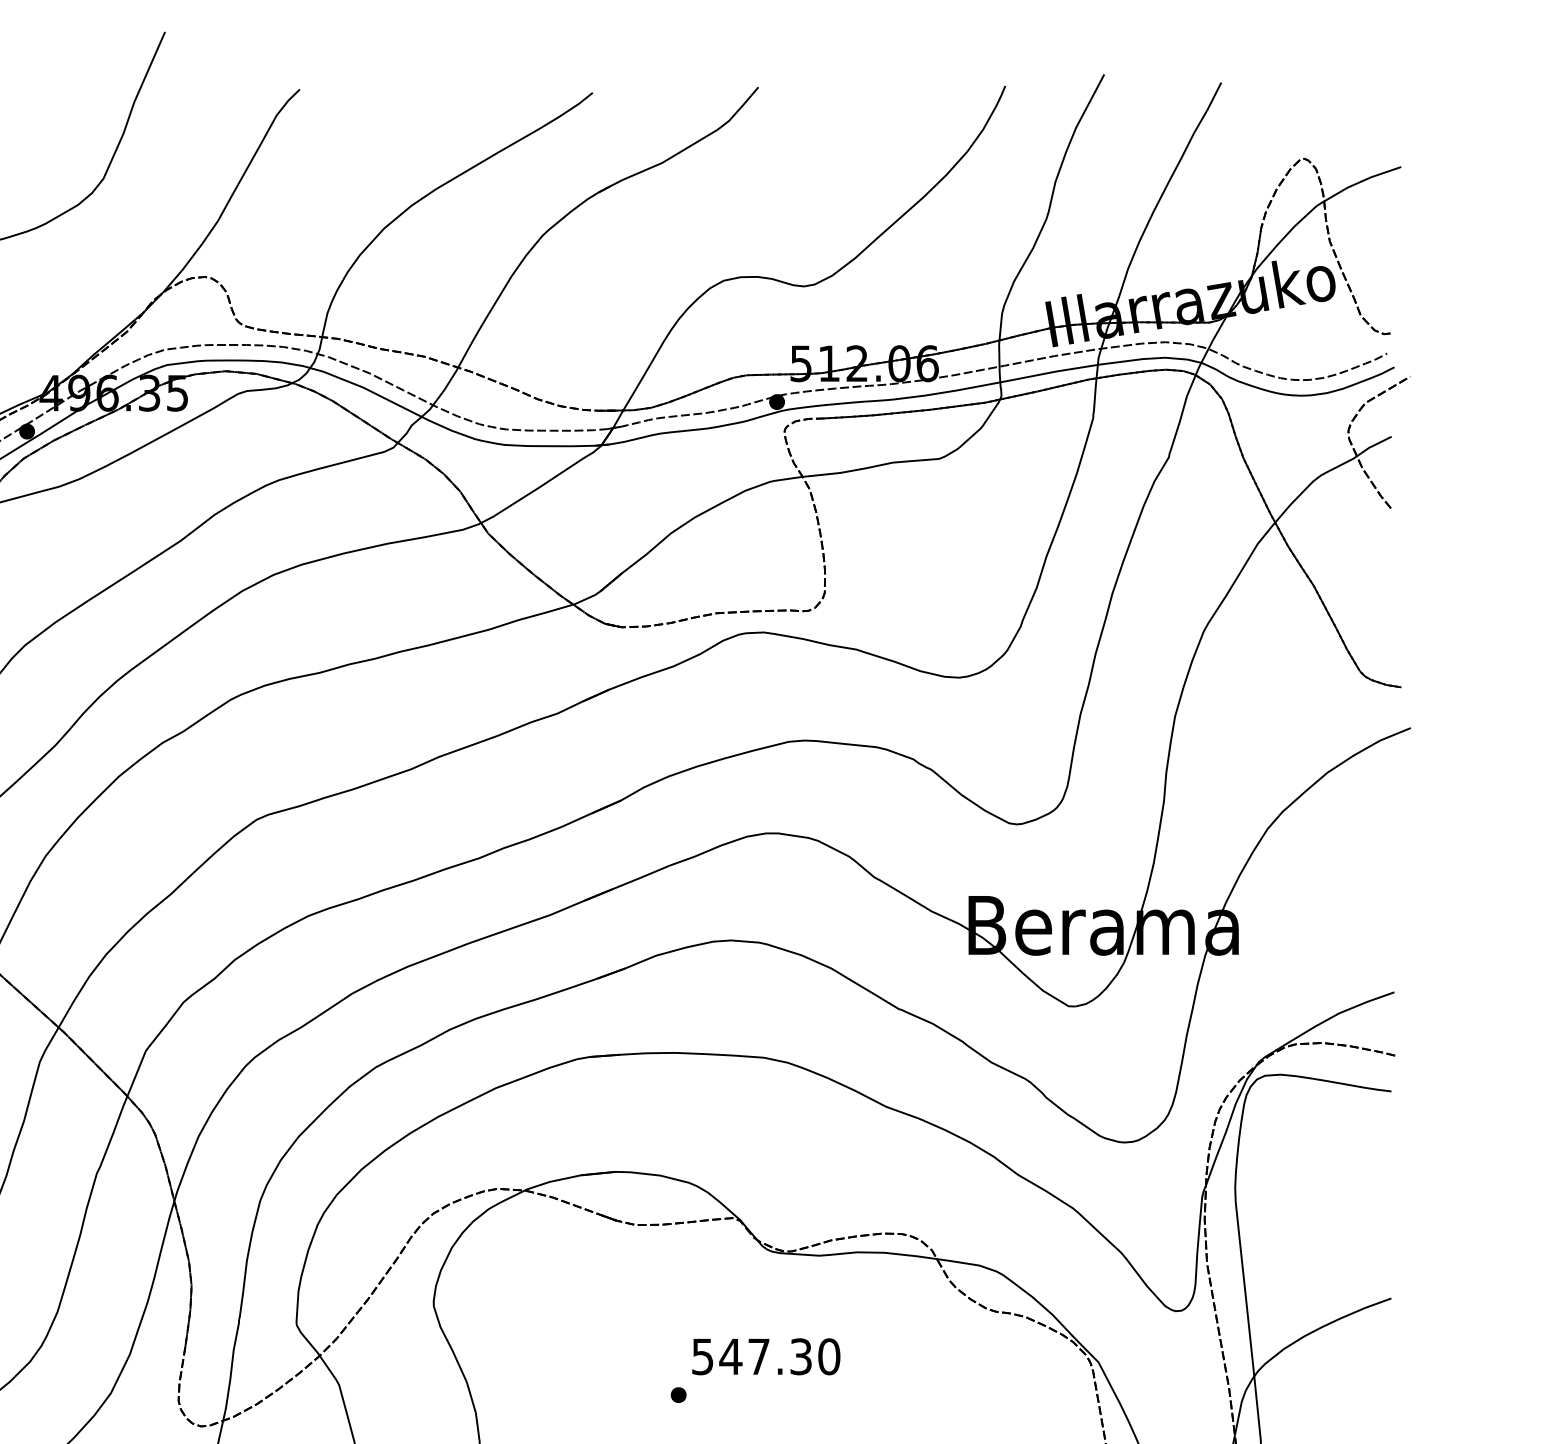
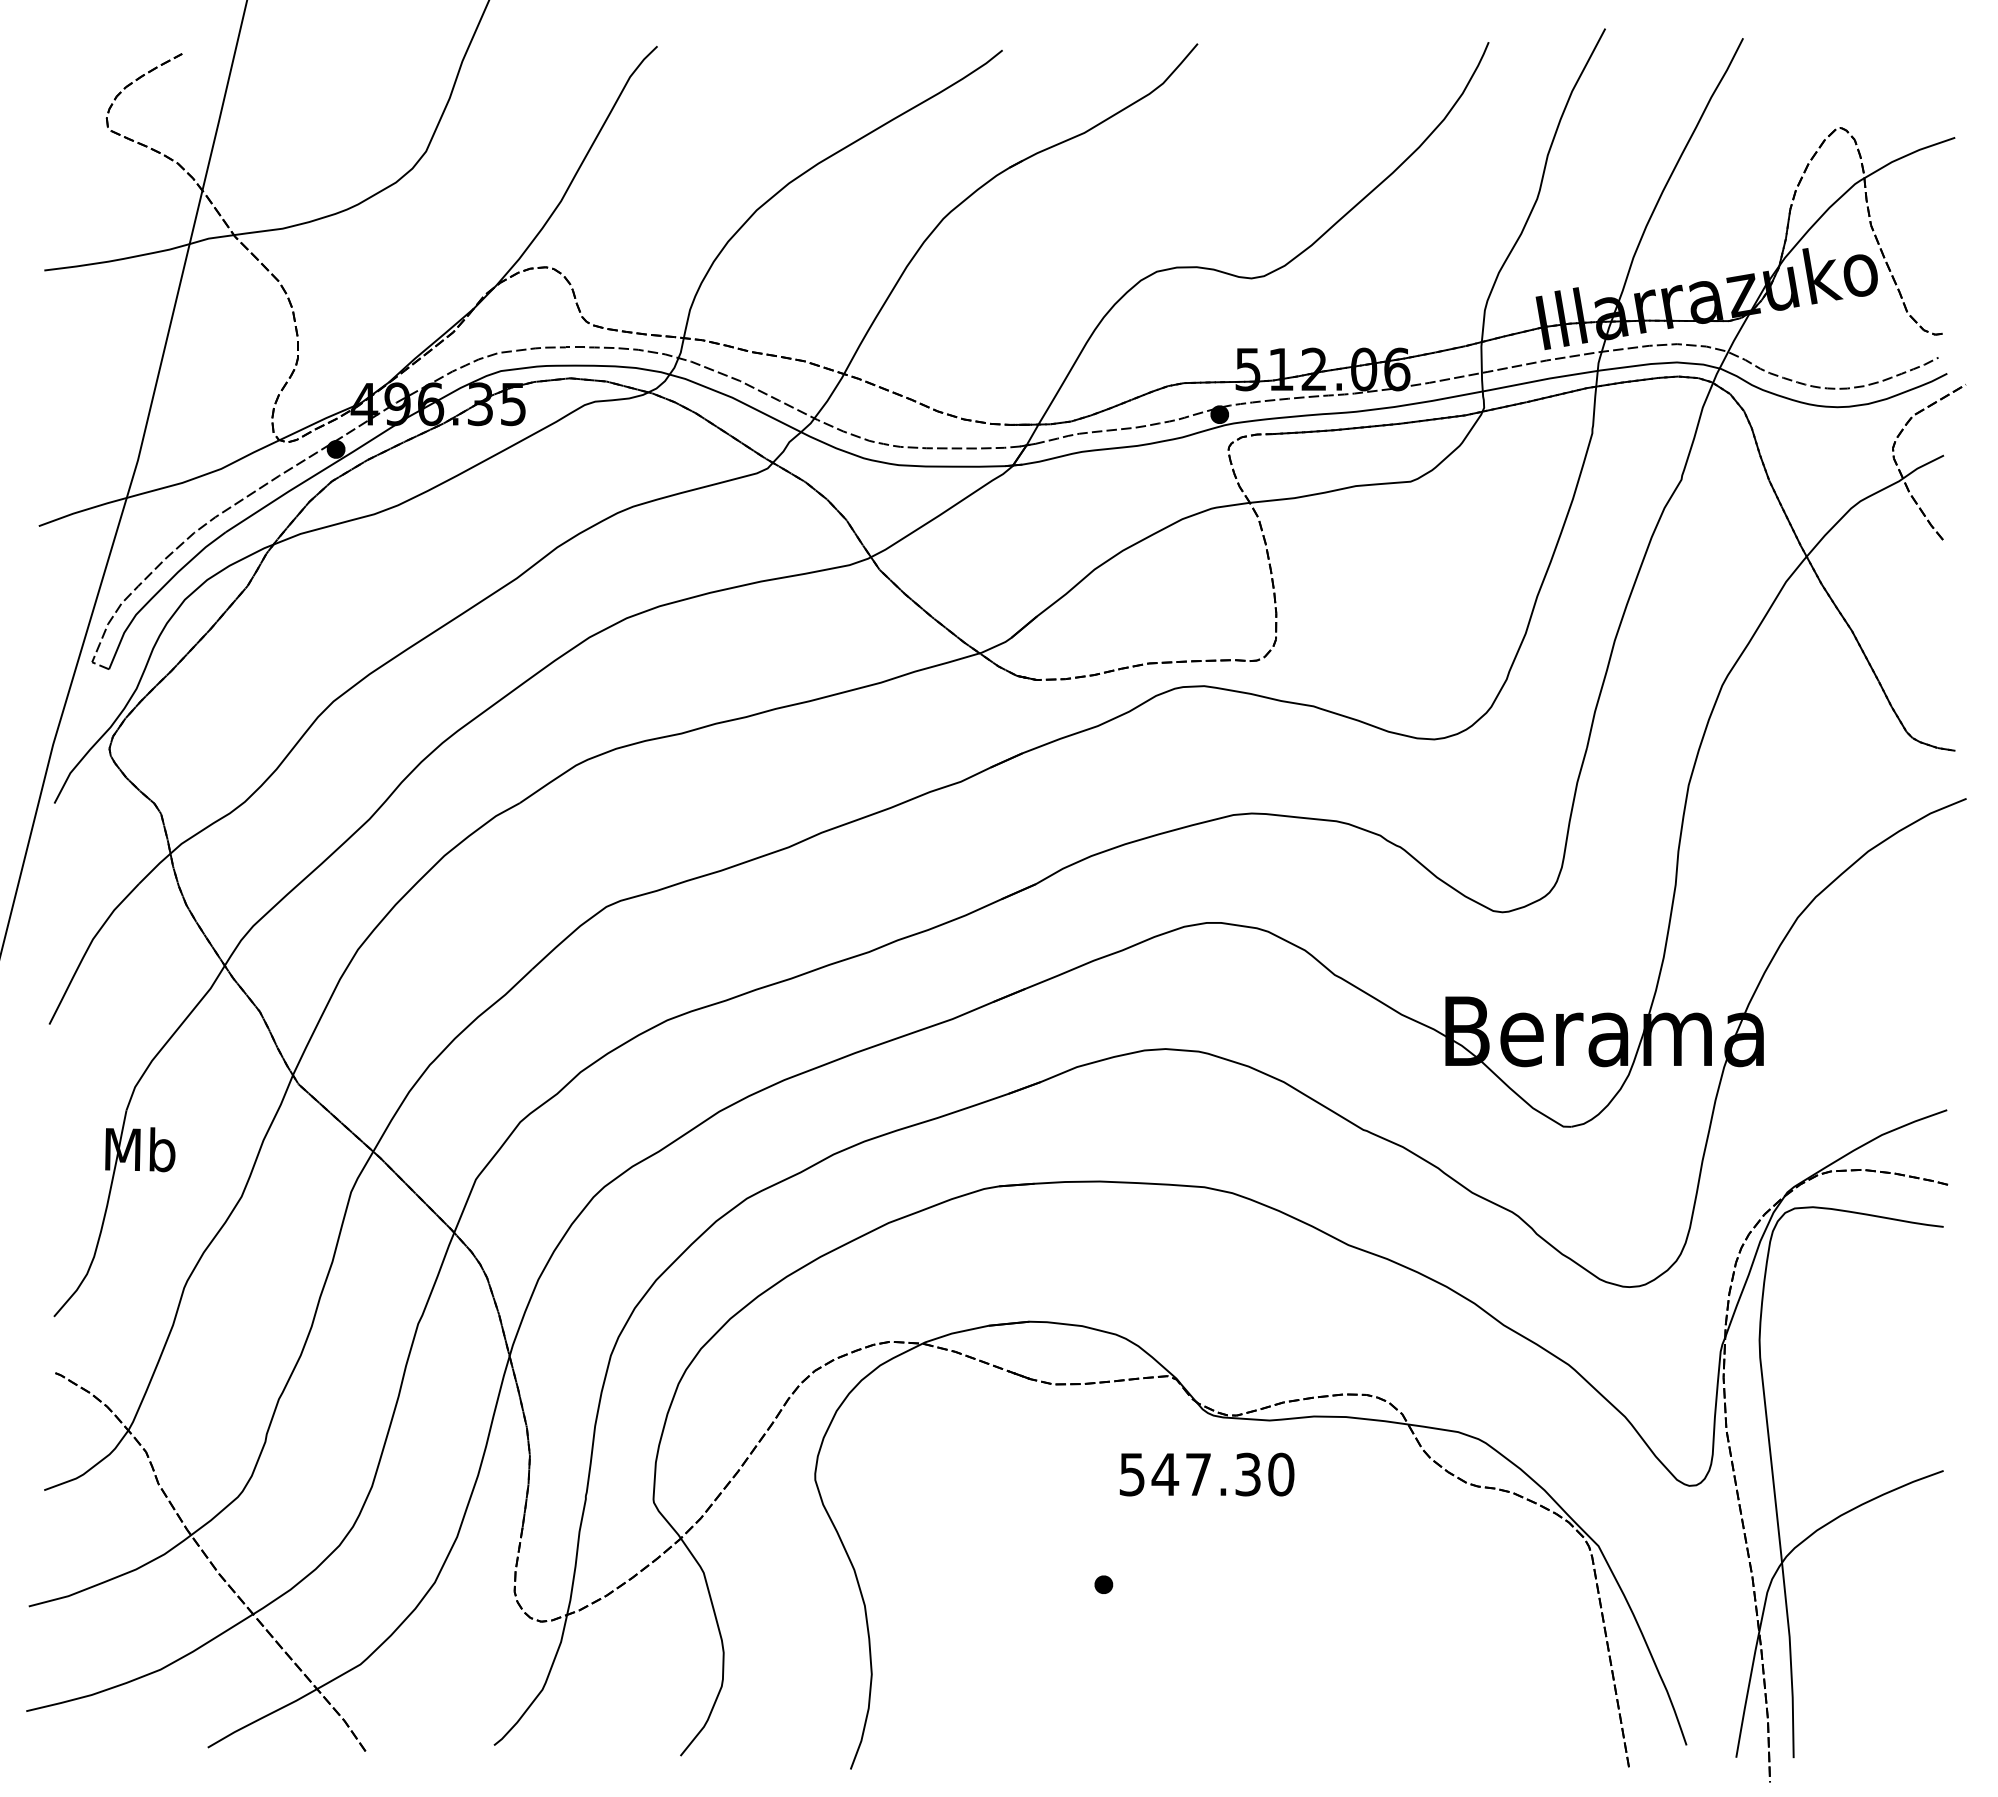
text: (765, 1356) -> (1206, 1474), moved

